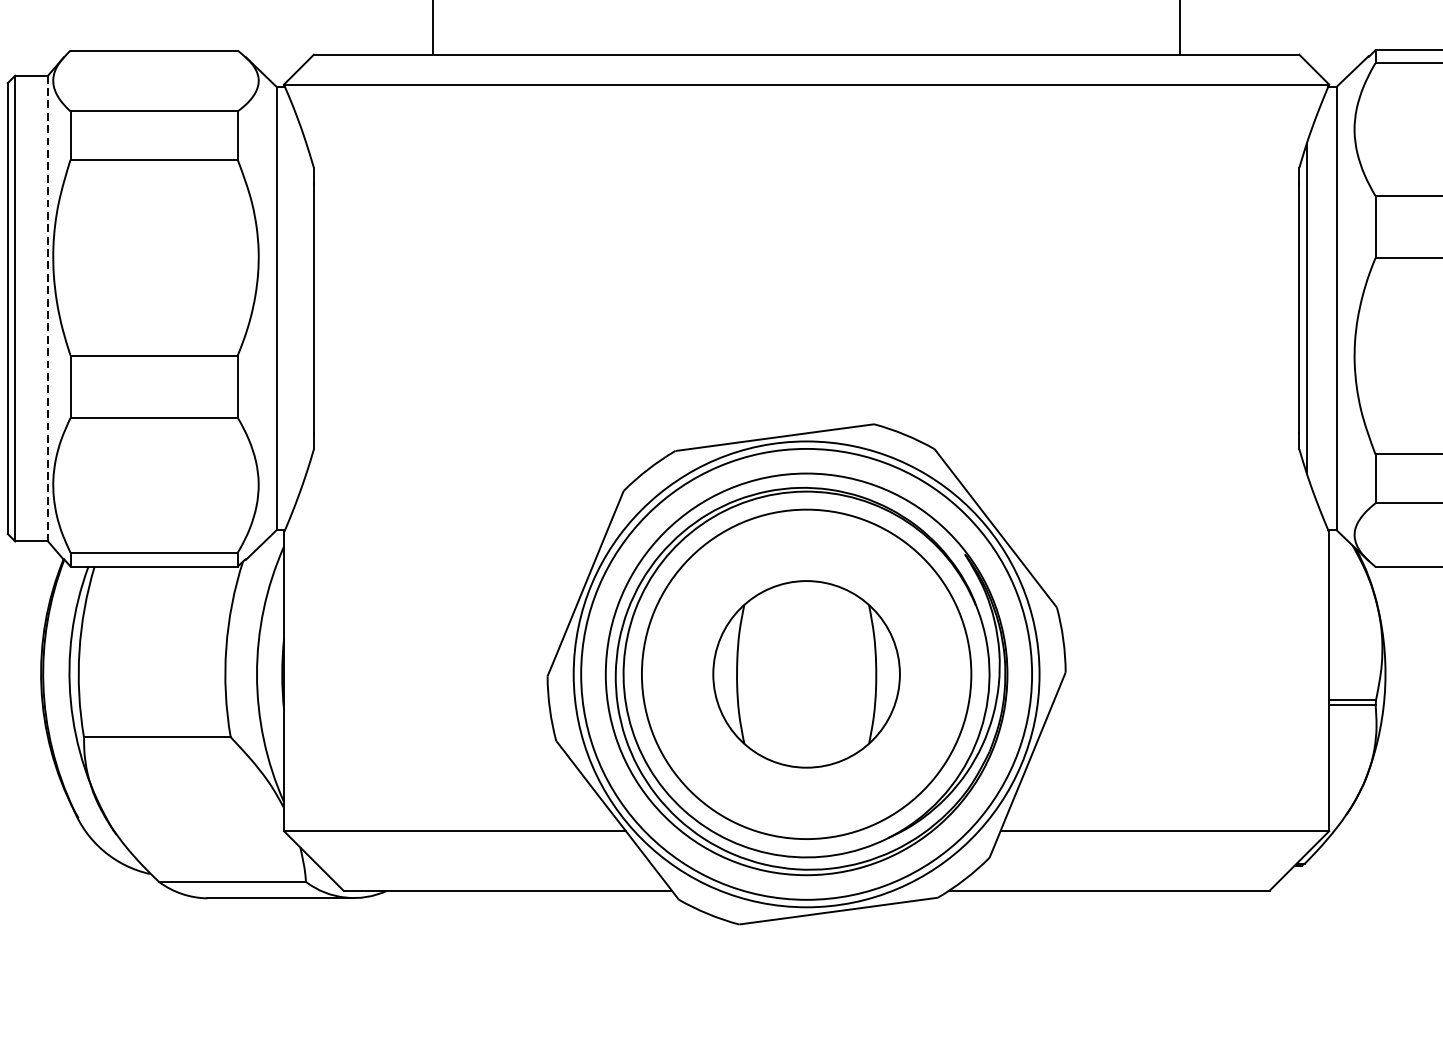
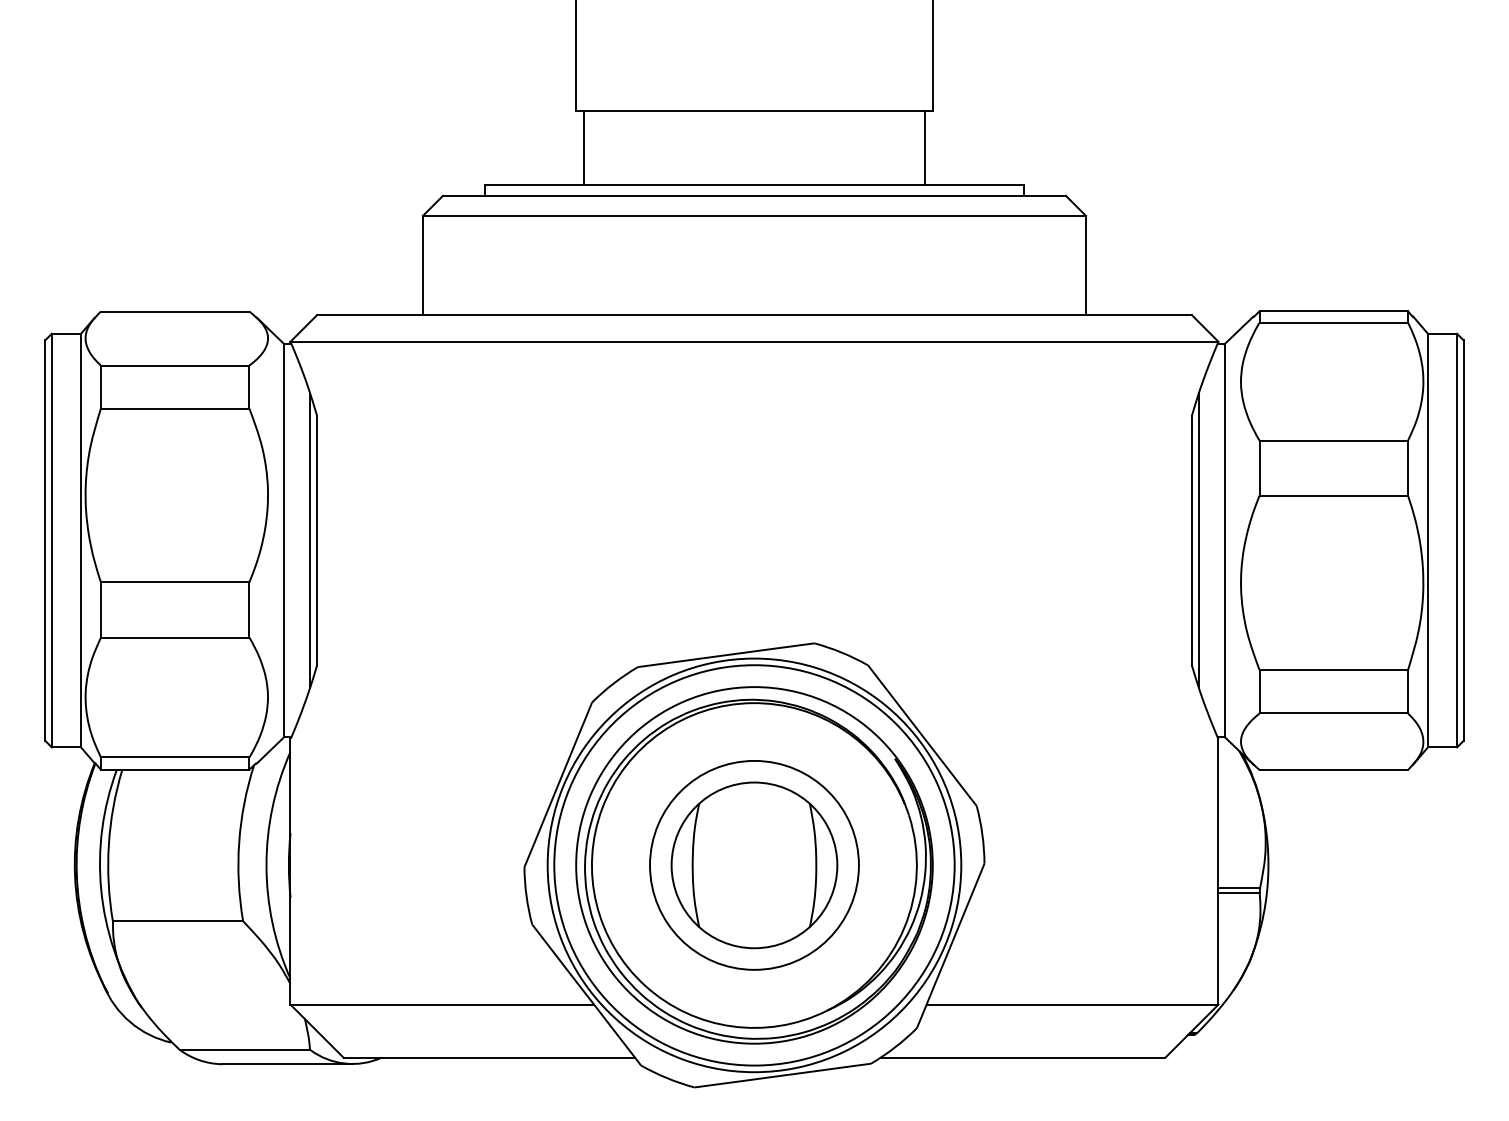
line: (48, 308) -> (81, 540), dashed -> solid
line: (306, 308) -> (310, 540), added
circle: (806, 673) -> (754, 864), size x0.71

